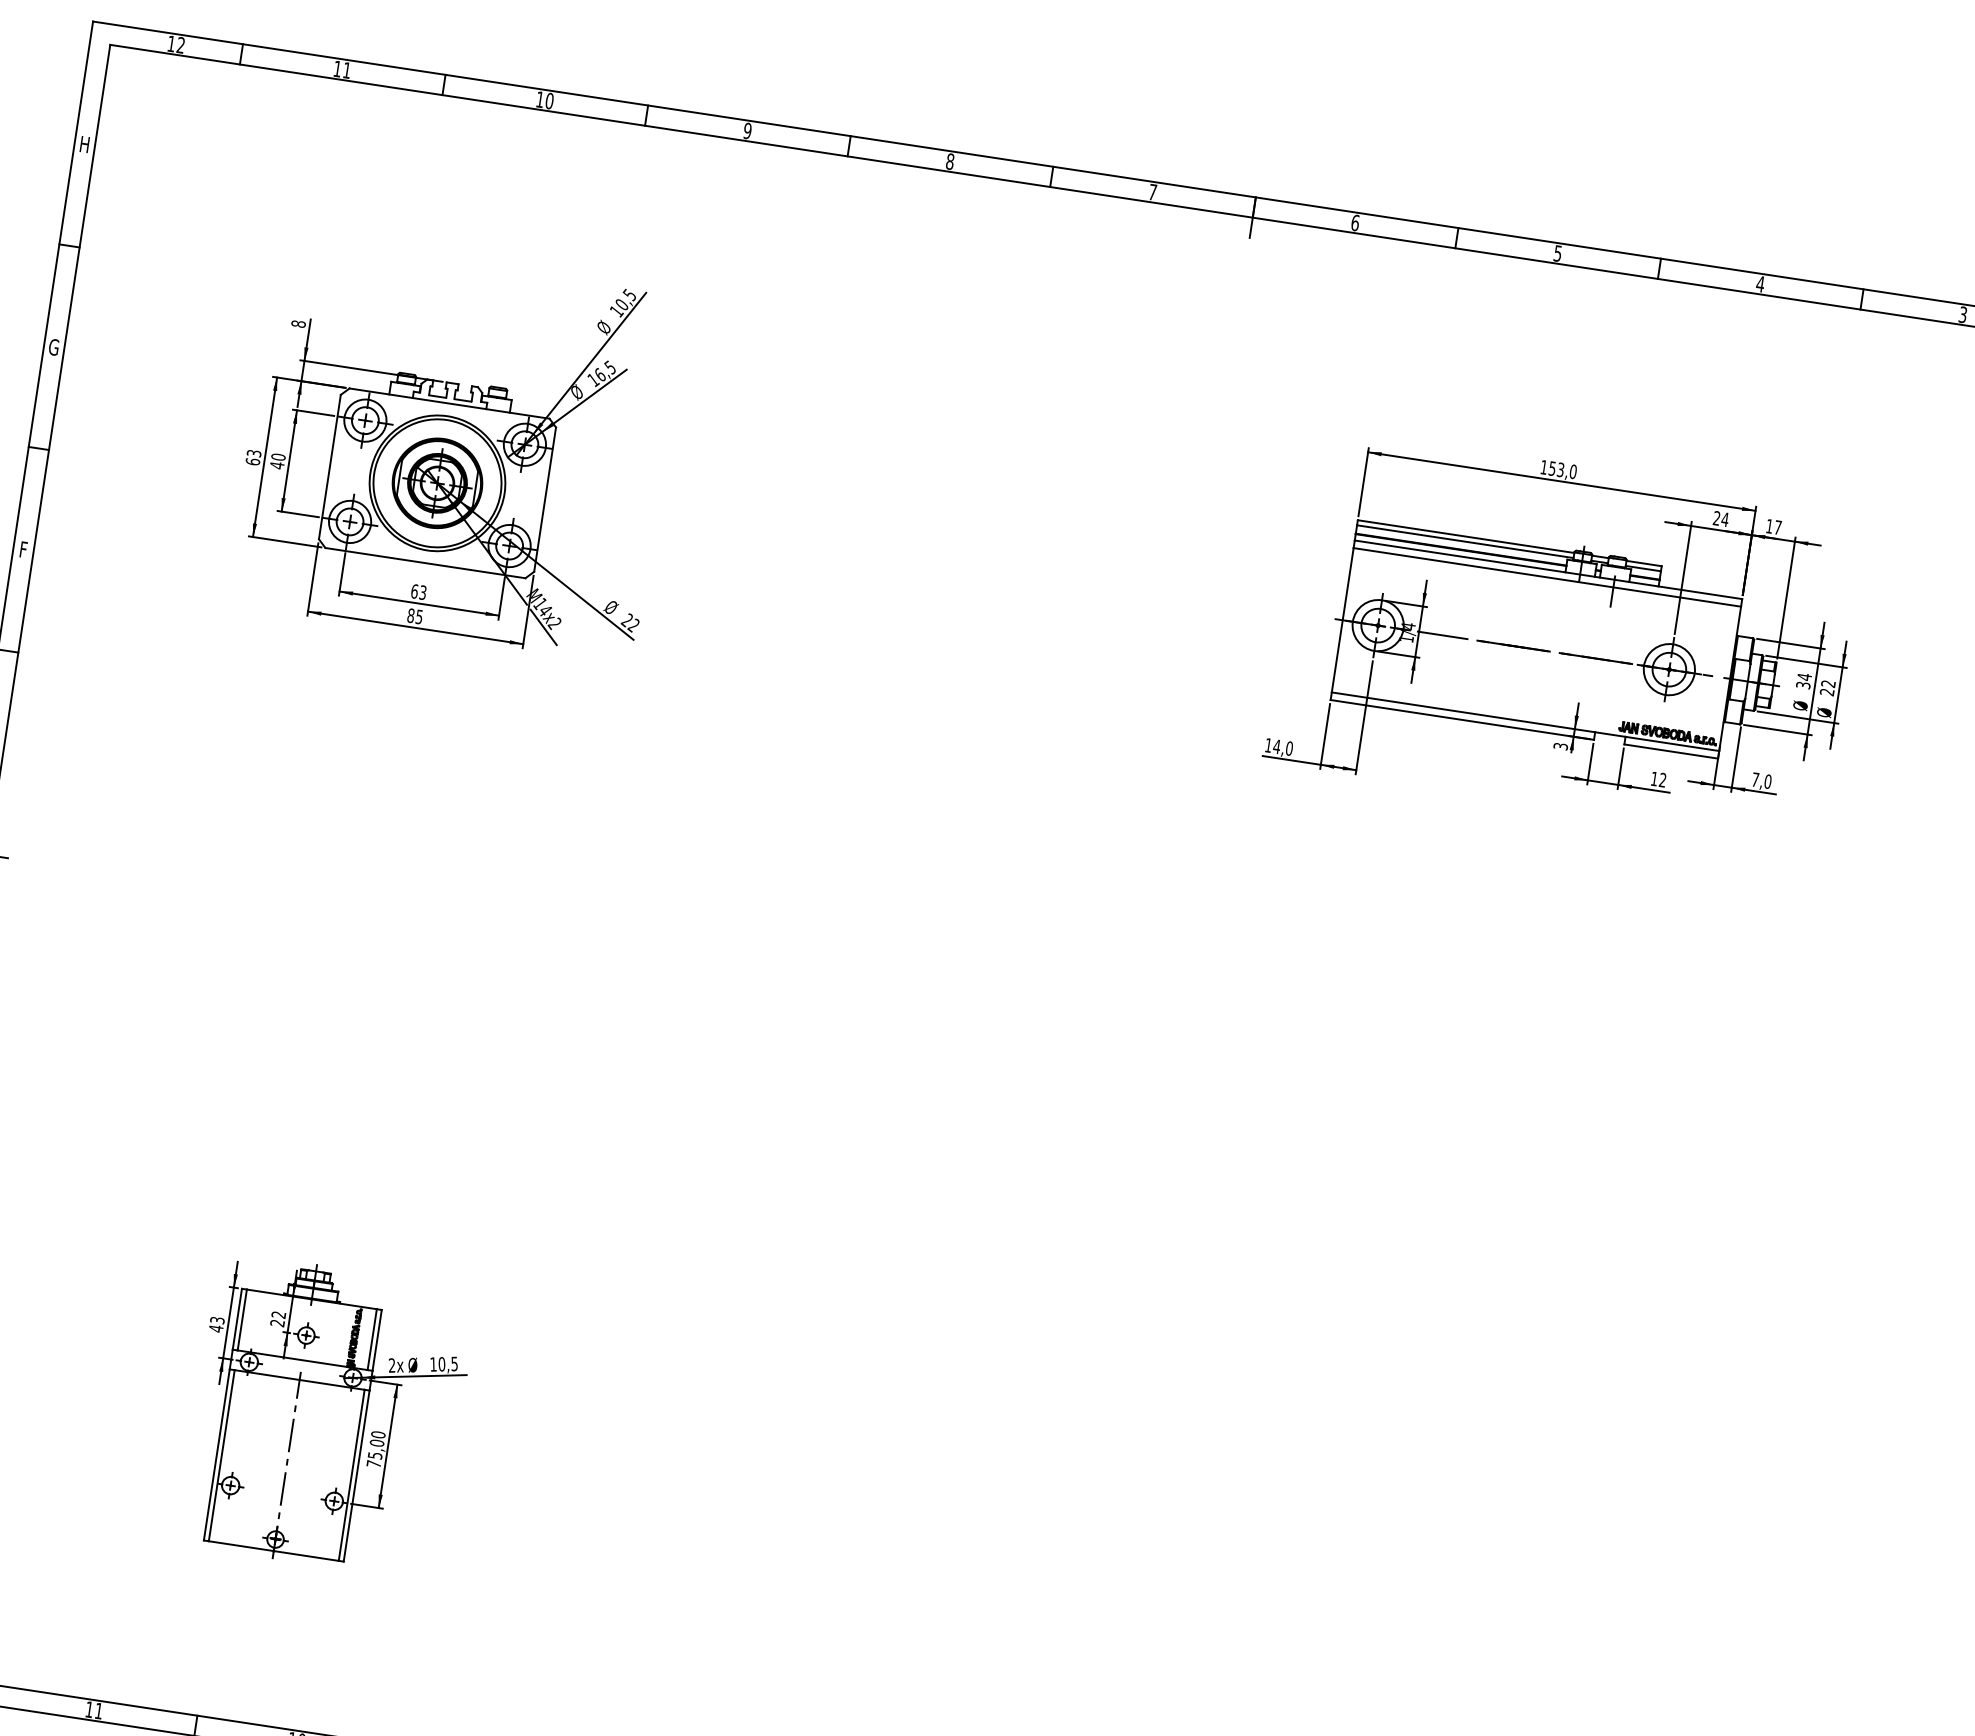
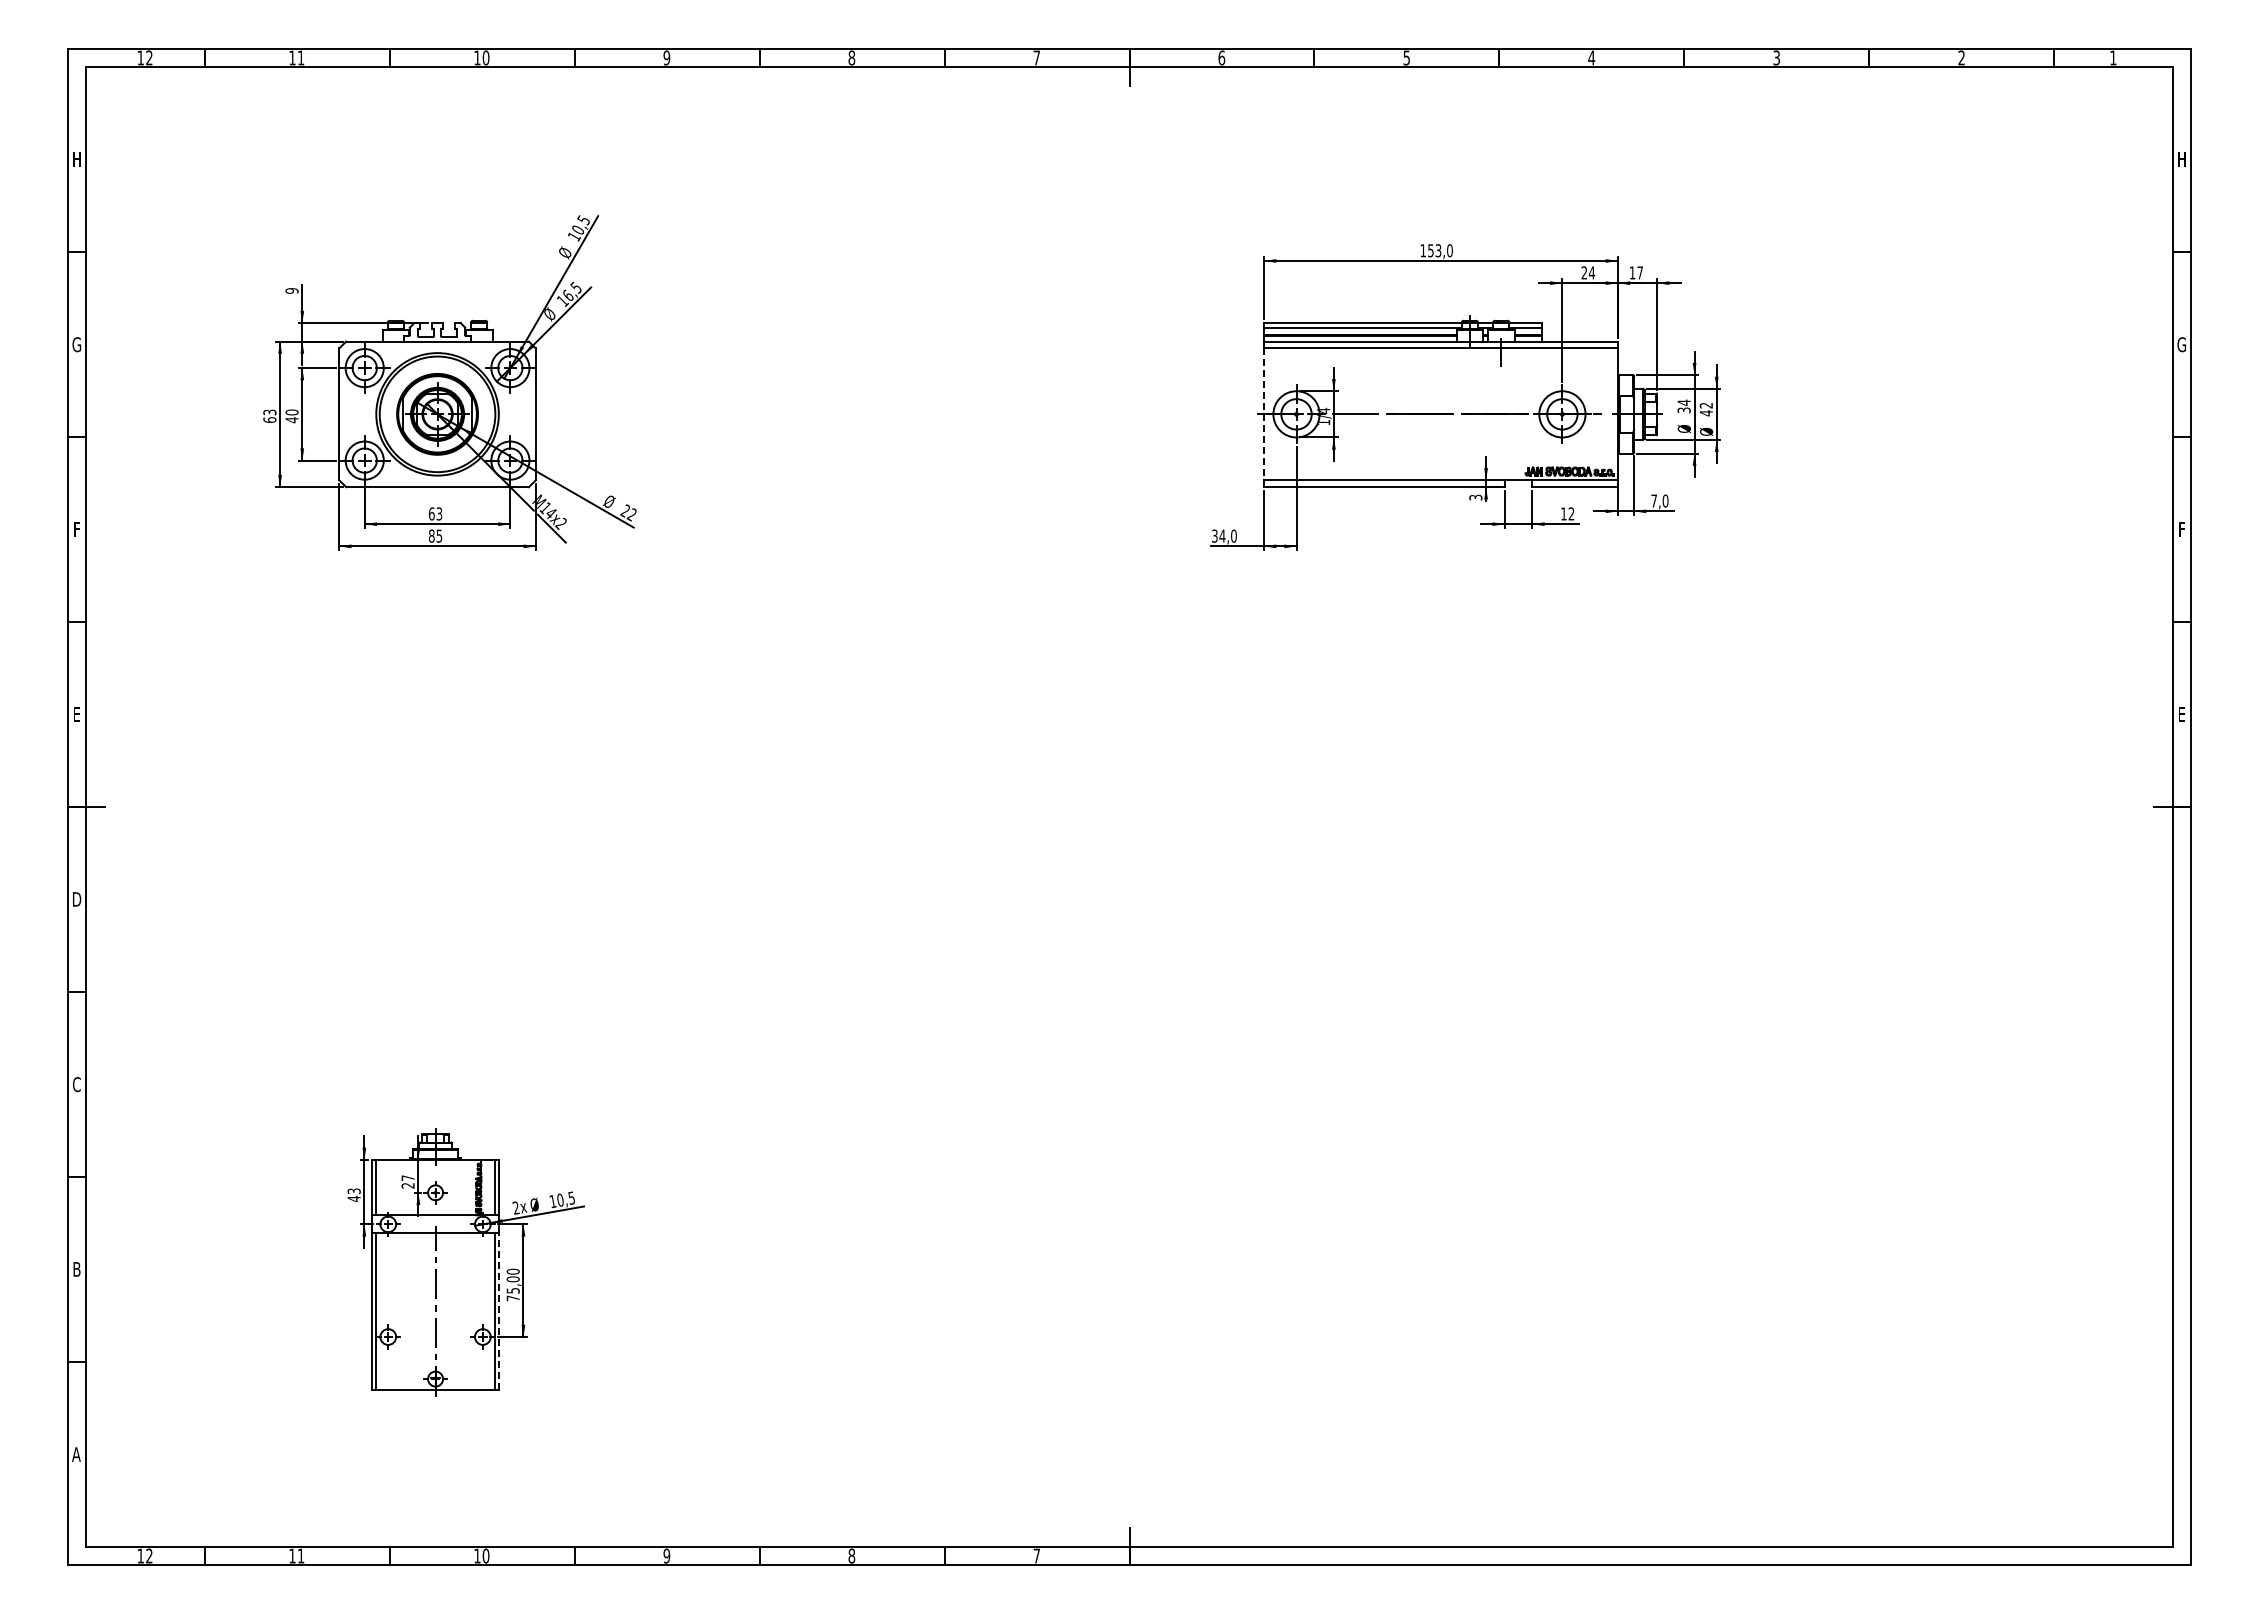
text: (298, 323) -> (291, 290), 8 -> 9
line: (1343, 620) -> (1264, 414), solid -> dashed
text: (1826, 692) -> (1705, 413), 22 -> 42
text: (1268, 744) -> (1214, 535), 14,0 -> 34,0
text: (278, 1314) -> (407, 1177), 22 -> 27
line: (356, 1476) -> (499, 1311), solid -> dashed

